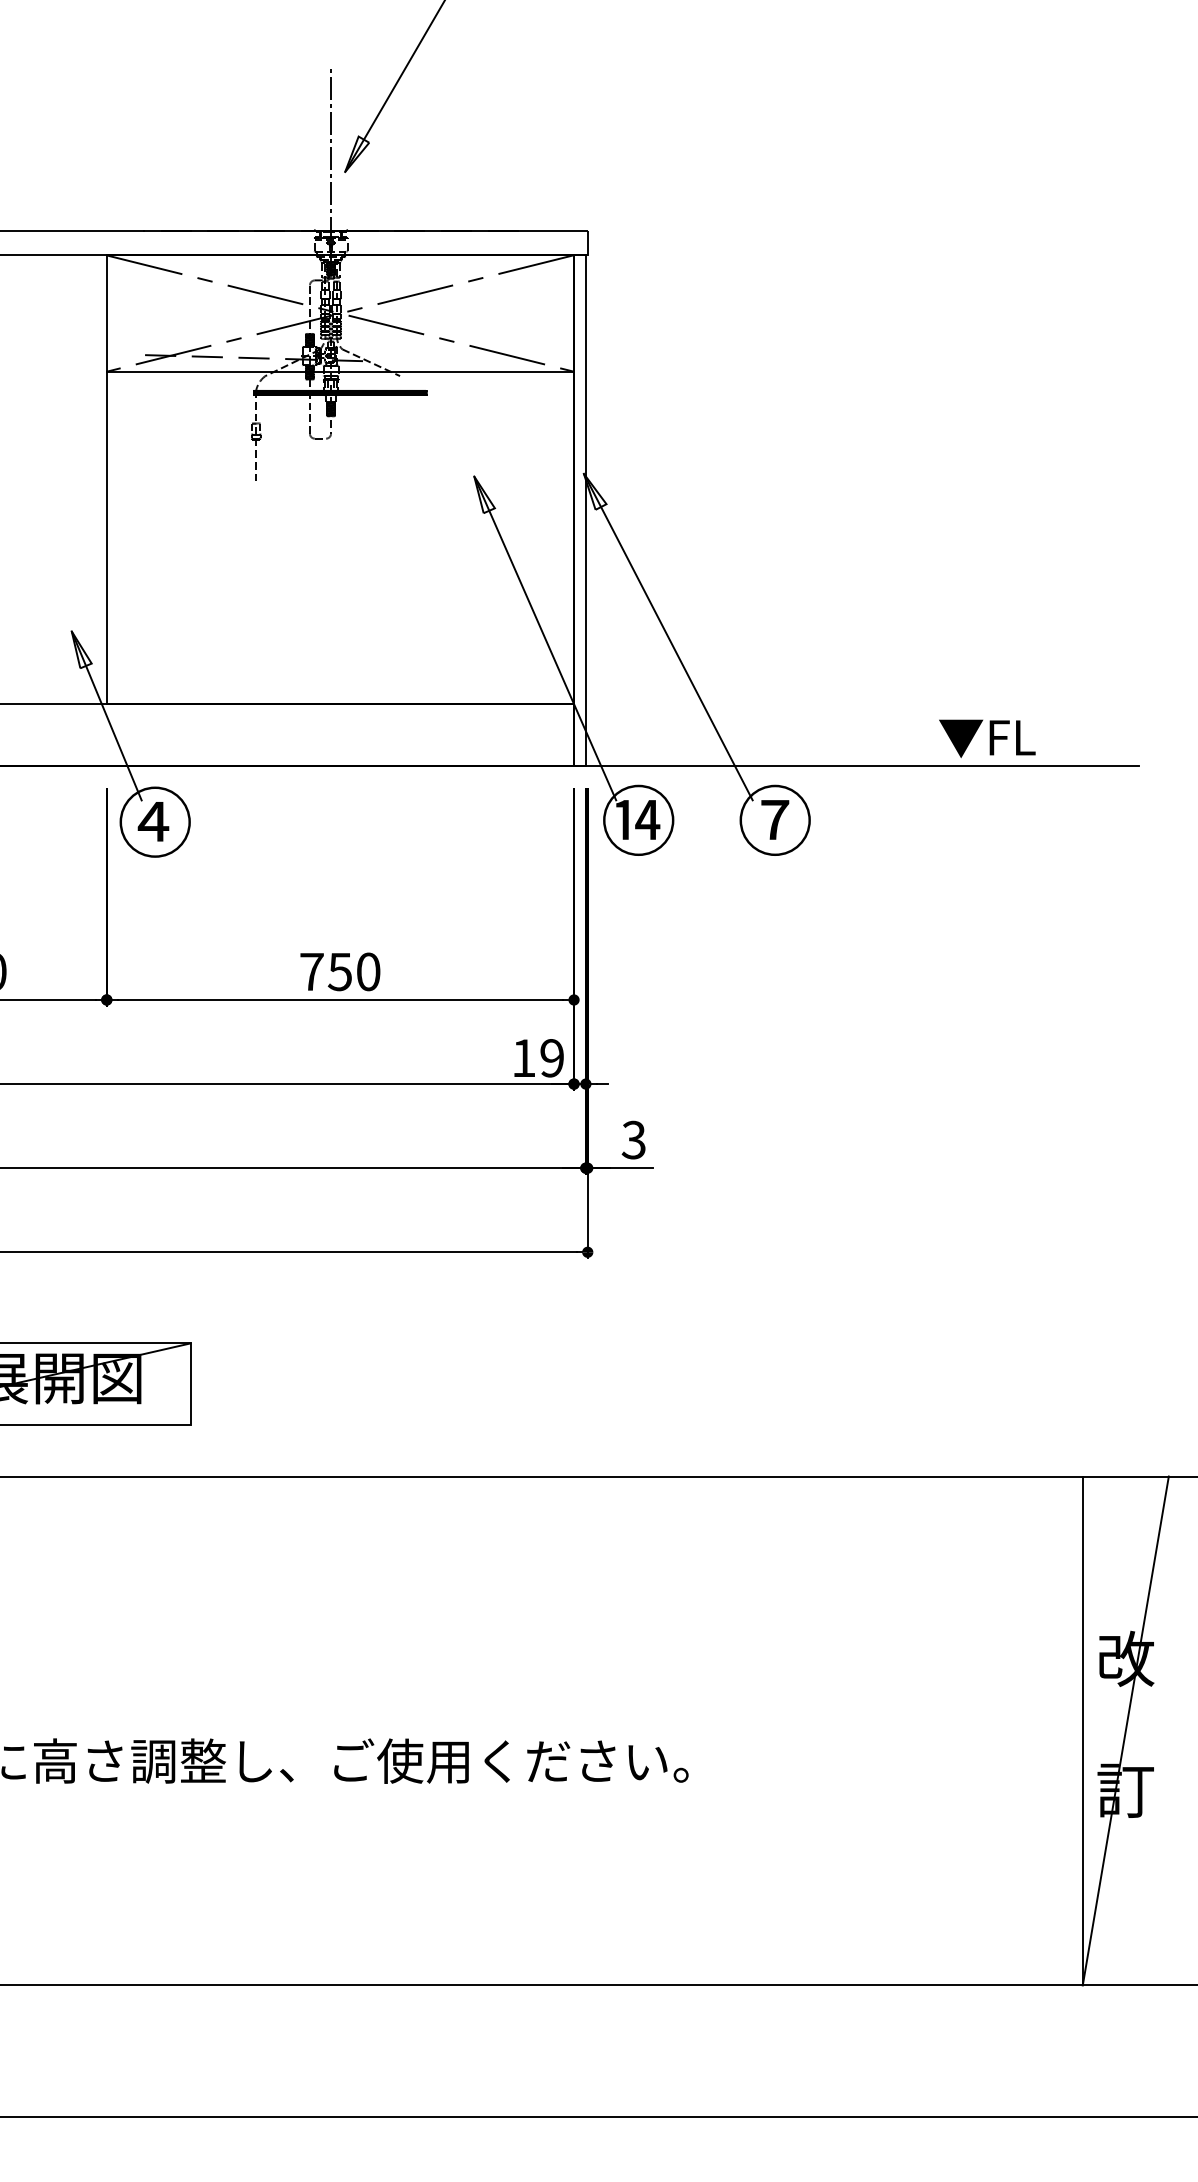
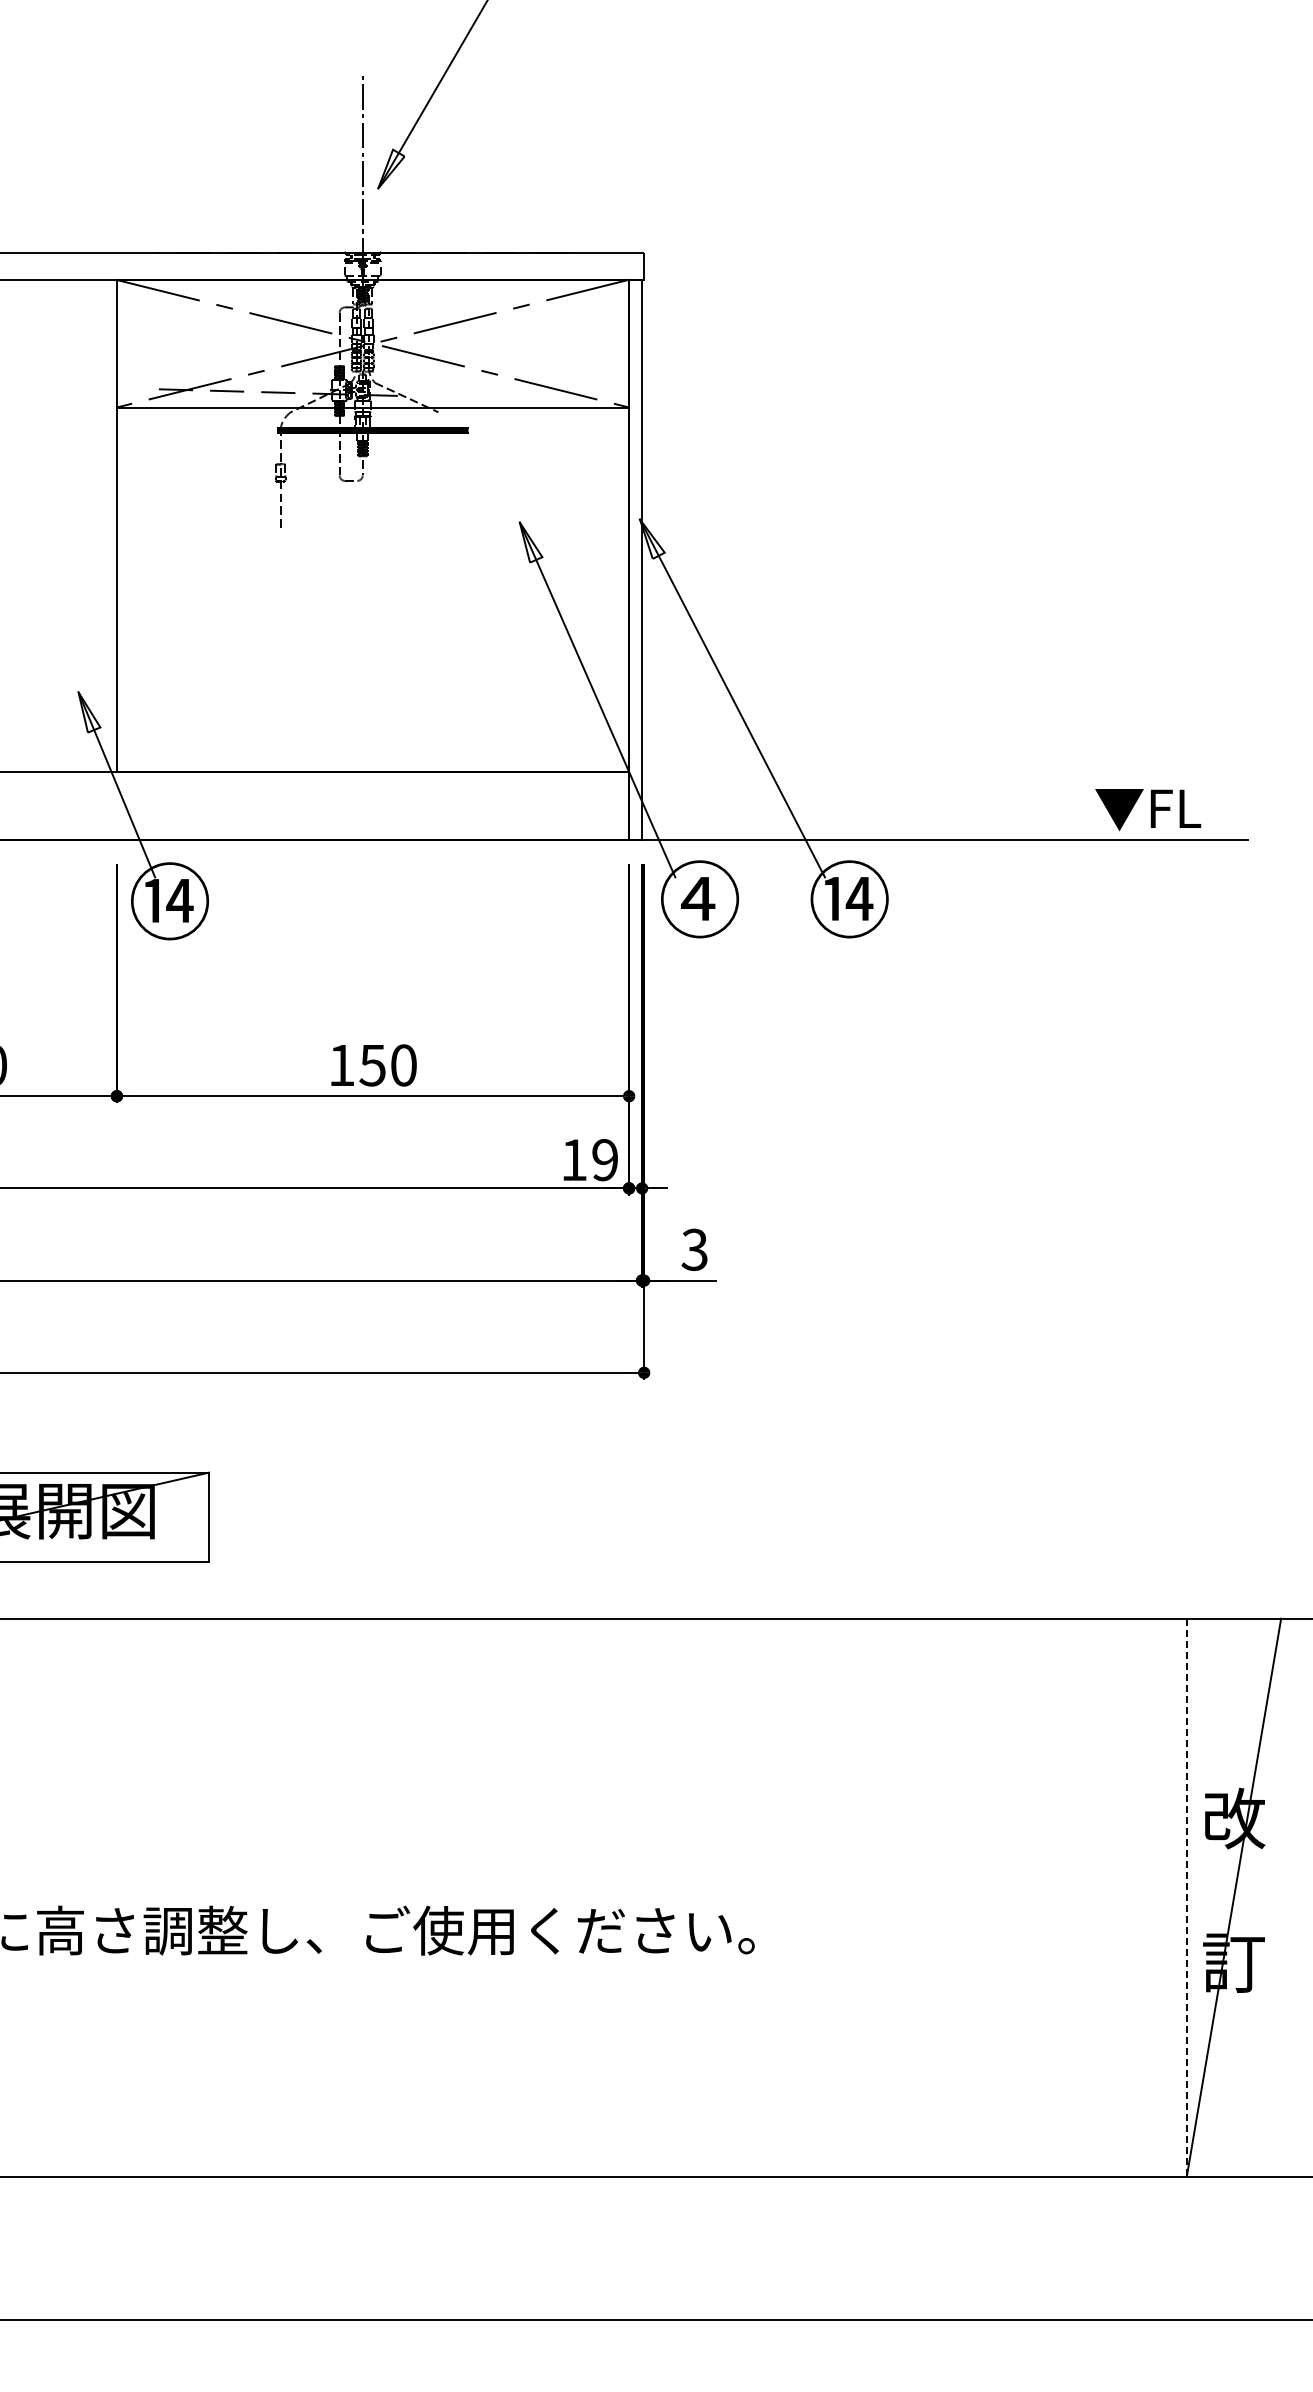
text: (987, 739) -> (1148, 810), moved
text: (638, 819) -> (699, 898), ⑭ -> ④
text: (775, 819) -> (849, 898), ⑦ -> ⑭
text: (154, 821) -> (169, 900), ④ -> ⑭
text: (311, 971) -> (341, 1065), 750 -> 150
line: (1082, 1730) -> (1186, 1897), solid -> dashed

